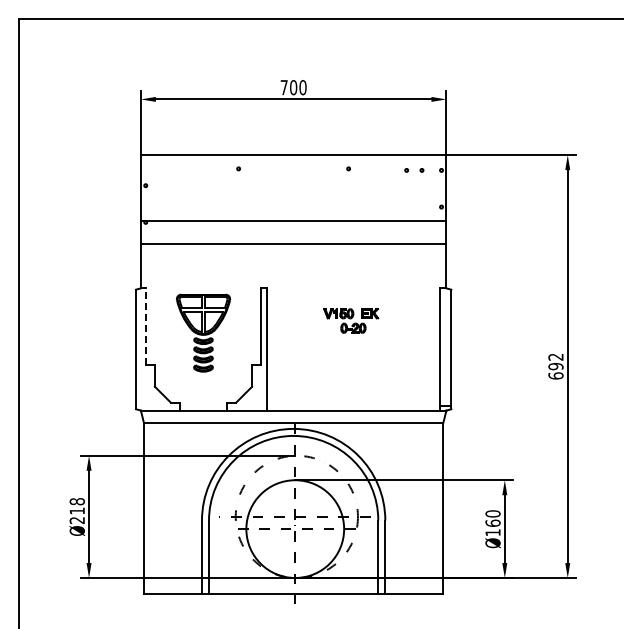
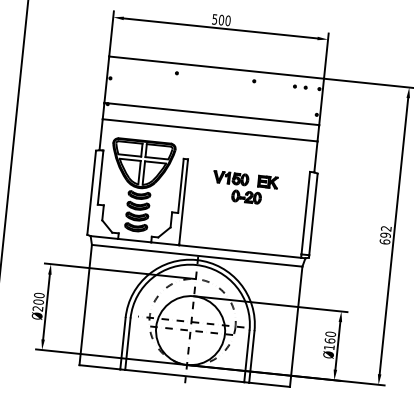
text: (283, 87) -> (214, 19), 700 -> 500
part: (351, 320) -> (245, 188), size x1.67
line: (146, 326) -> (100, 177), dashed -> solid
part: (203, 333) -> (140, 186), size x1.67
text: (76, 506) -> (38, 298), Ø218 -> Ø200

